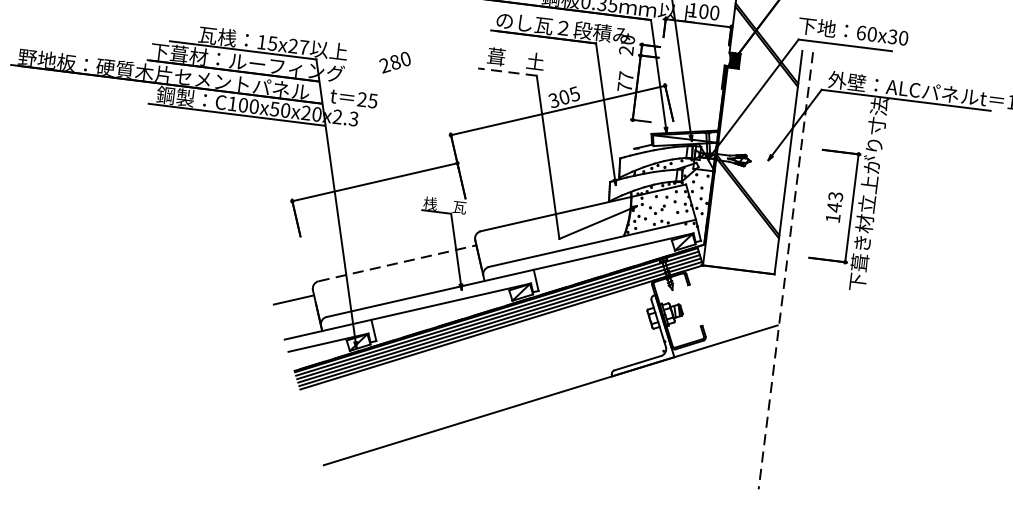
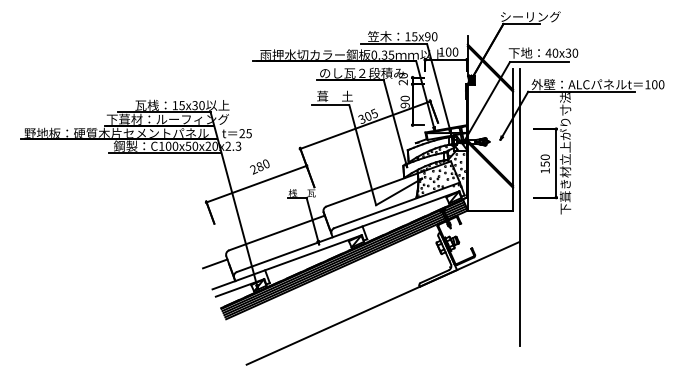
text: (861, 31) -> (548, 52), 60x30 -> 40x30
text: (298, 46) -> (198, 105), 15x27 -> 15x30
text: (394, 61) -> (259, 166), moved
line: (506, 72) -> (330, 105), dashed -> solid
text: (624, 80) -> (404, 101), 77 -> 90
text: (833, 201) -> (544, 160), 143 -> 150
line: (398, 264) -> (277, 233), dashed -> solid
line: (785, 270) -> (519, 207), dashed -> solid

